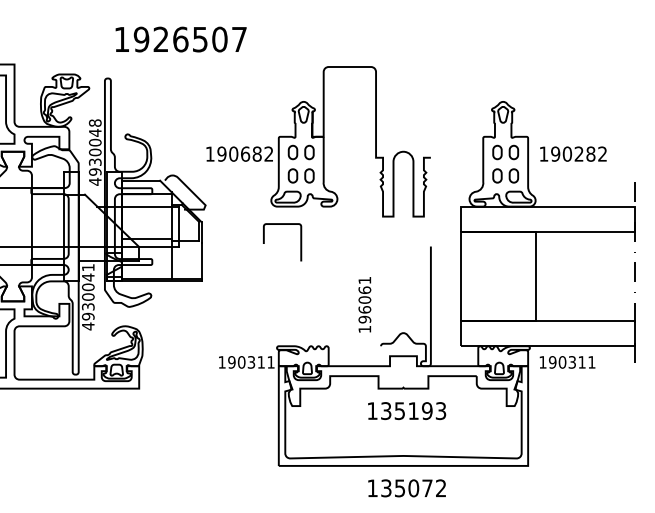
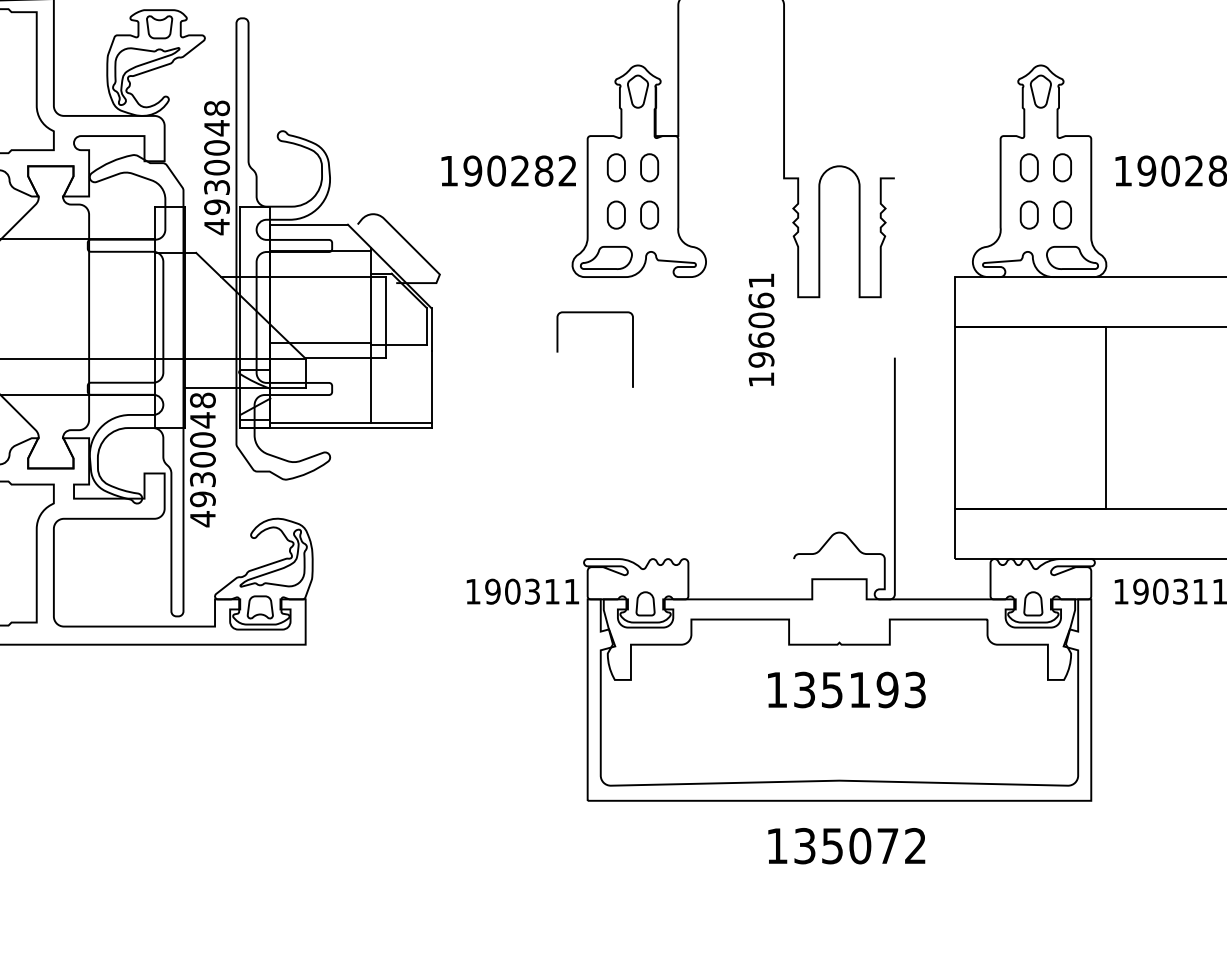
text: (245, 153) -> (520, 169), 190682 -> 190282
text: (87, 267) -> (201, 400), 4930041 -> 4930048
text: (364, 304) -> (760, 329), moved

